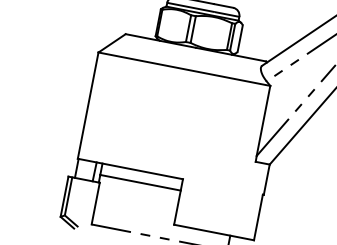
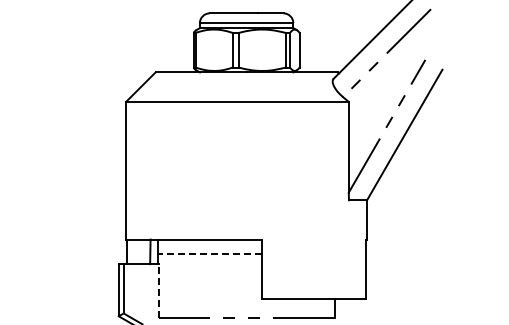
line: (139, 182) -> (209, 254), solid -> dashed
line: (95, 203) -> (159, 290), solid -> dashed

